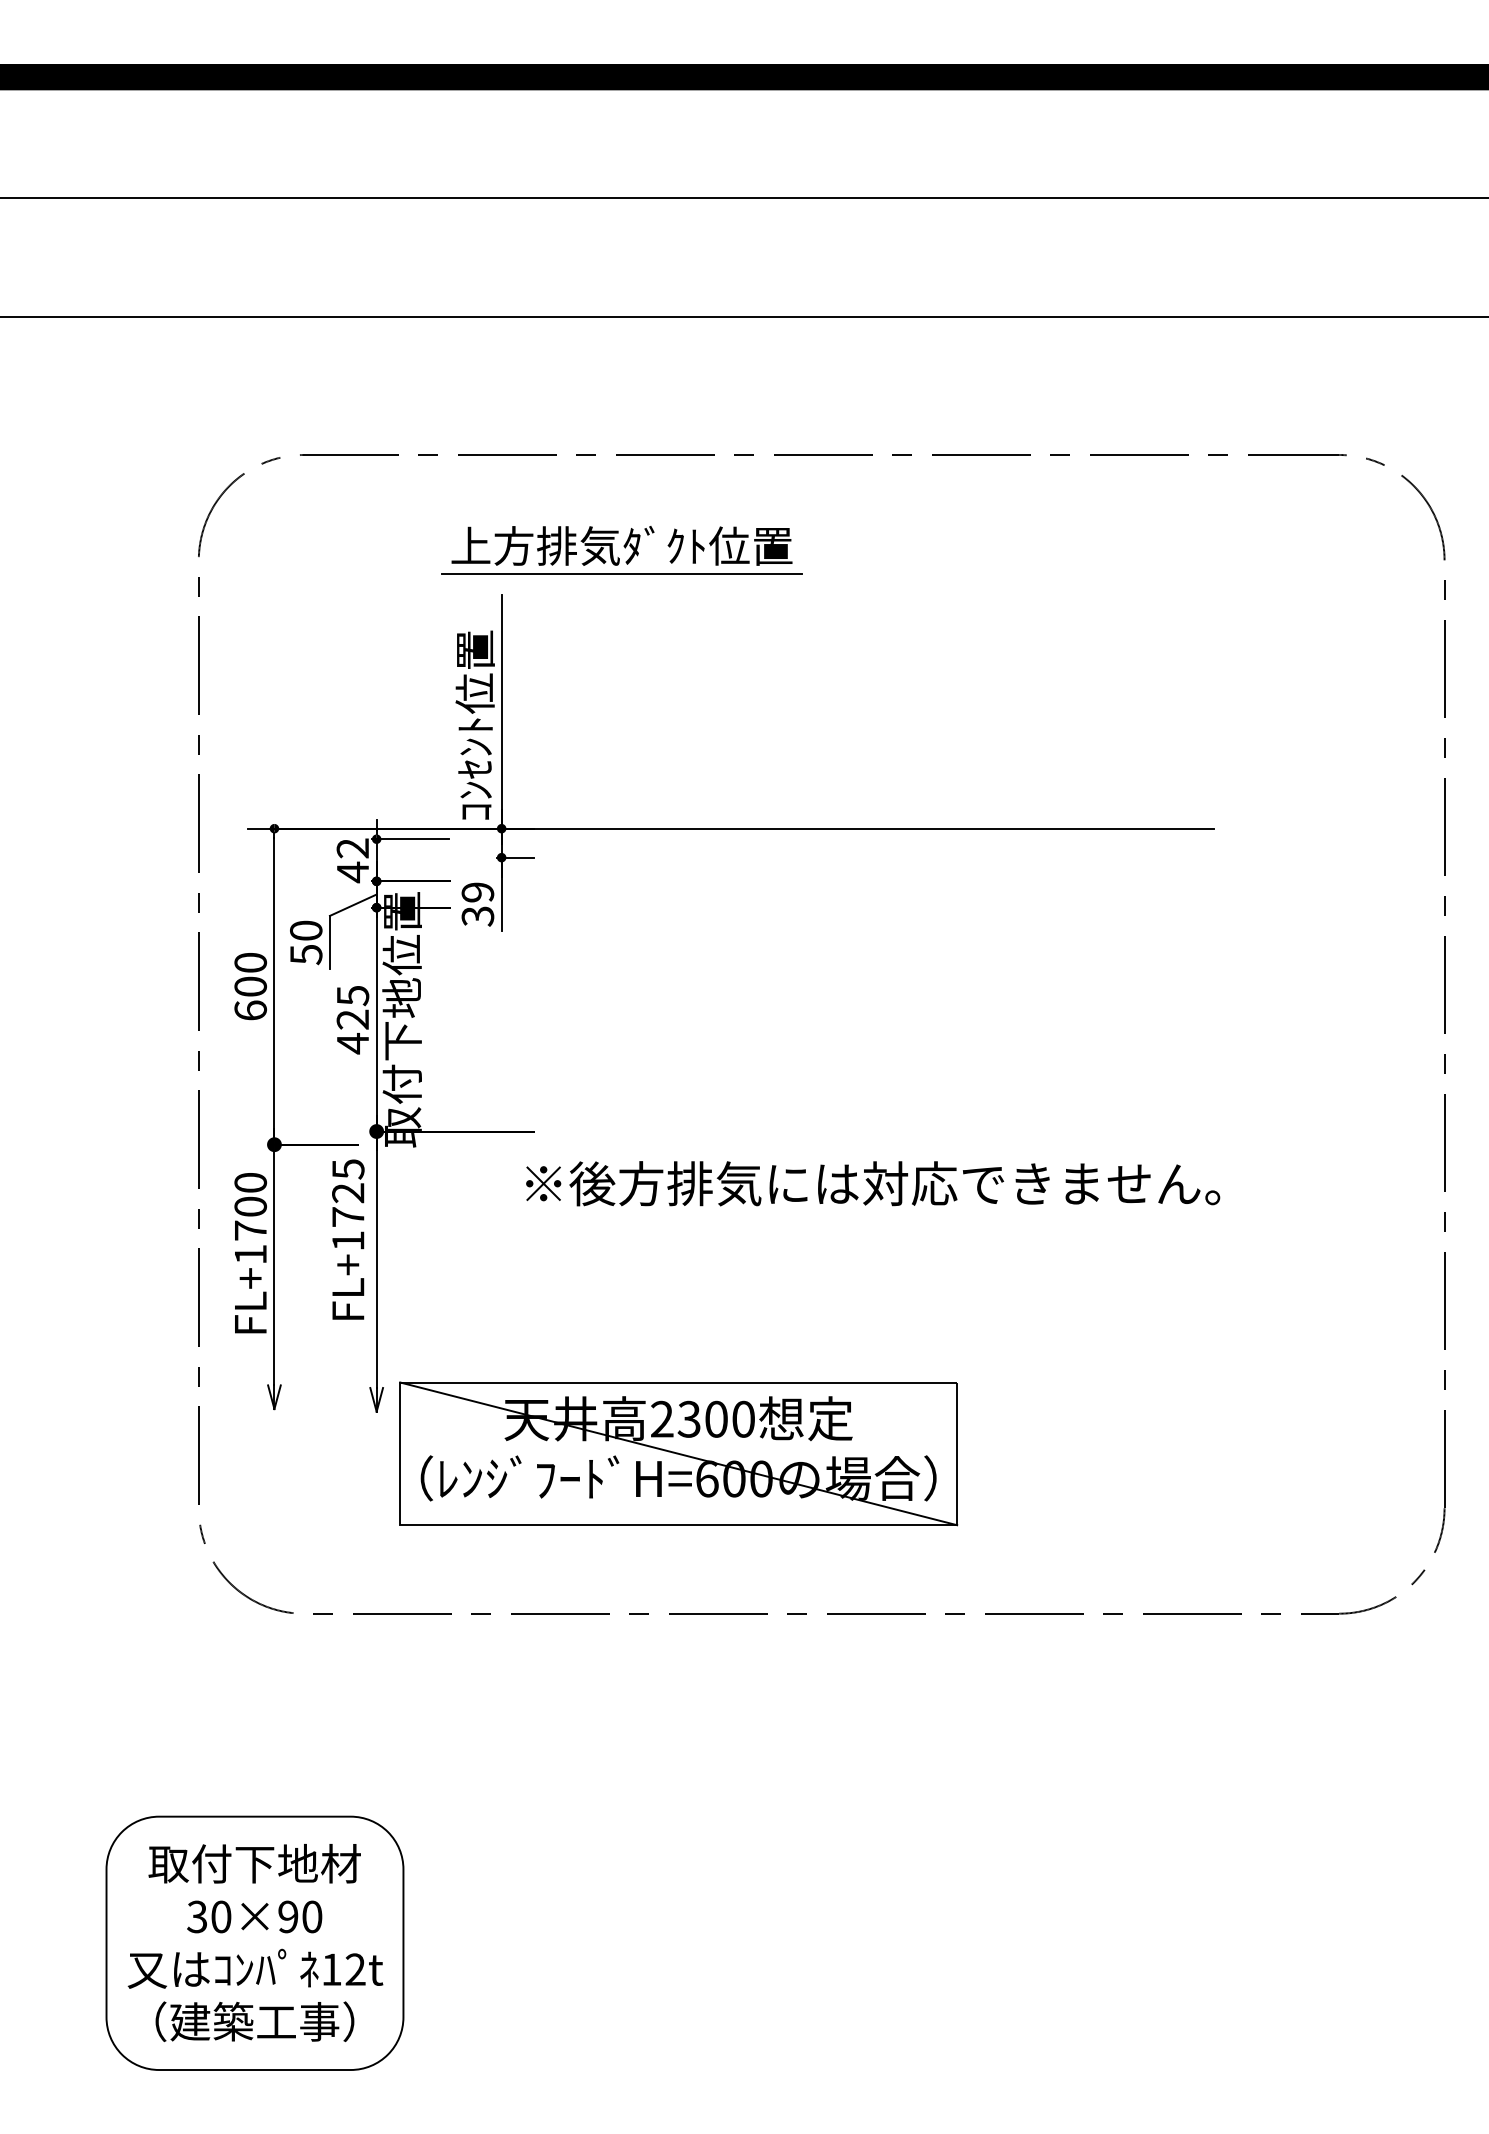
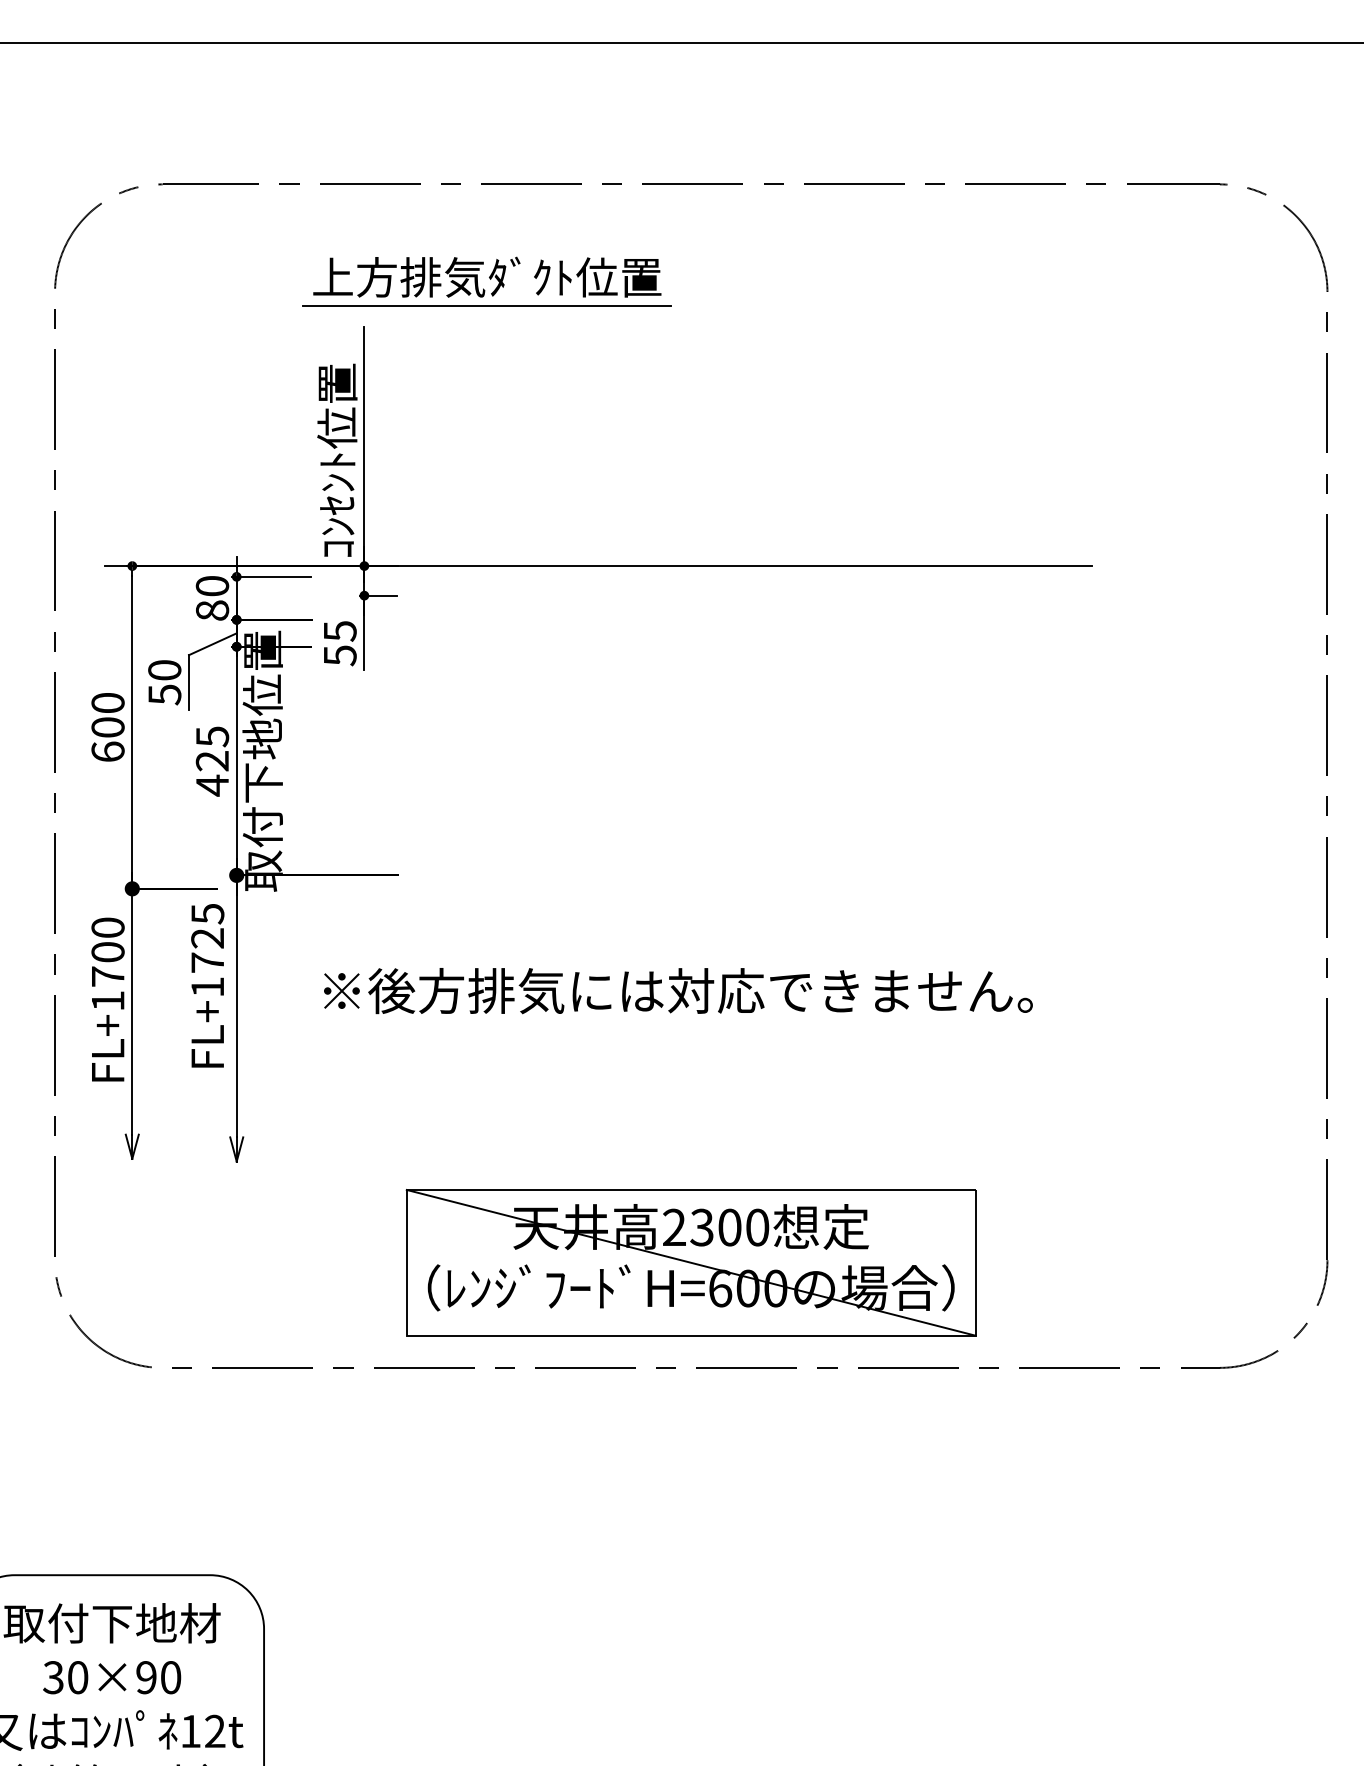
text: (352, 860) -> (212, 598), 42 -> 80
text: (477, 904) -> (339, 643), 39 -> 55
text: (873, 1183) -> (678, 990), moved
part: (678, 1453) -> (691, 1262), moved

